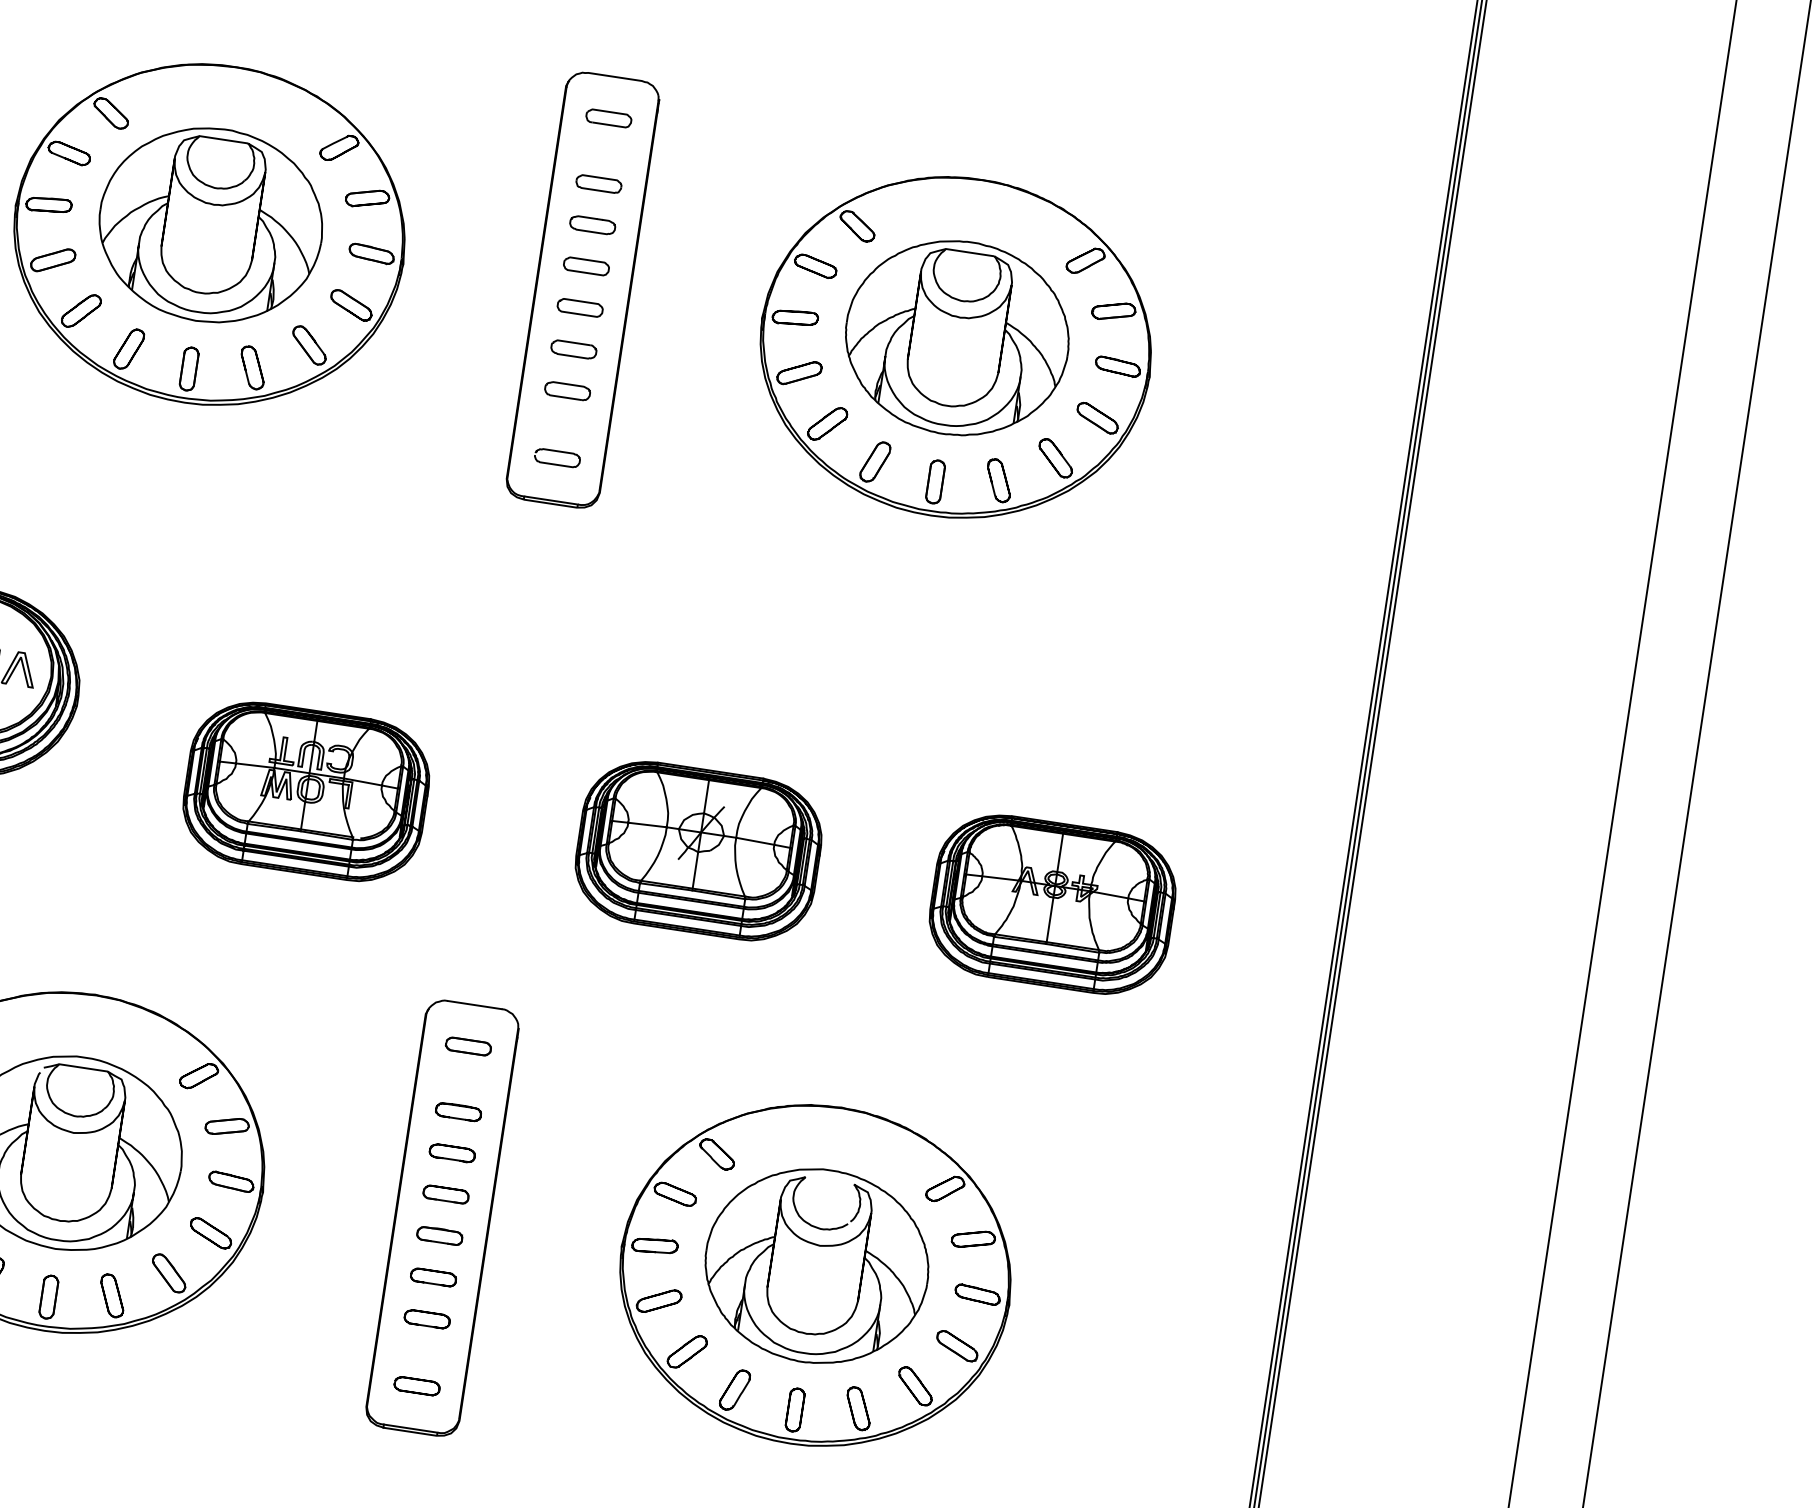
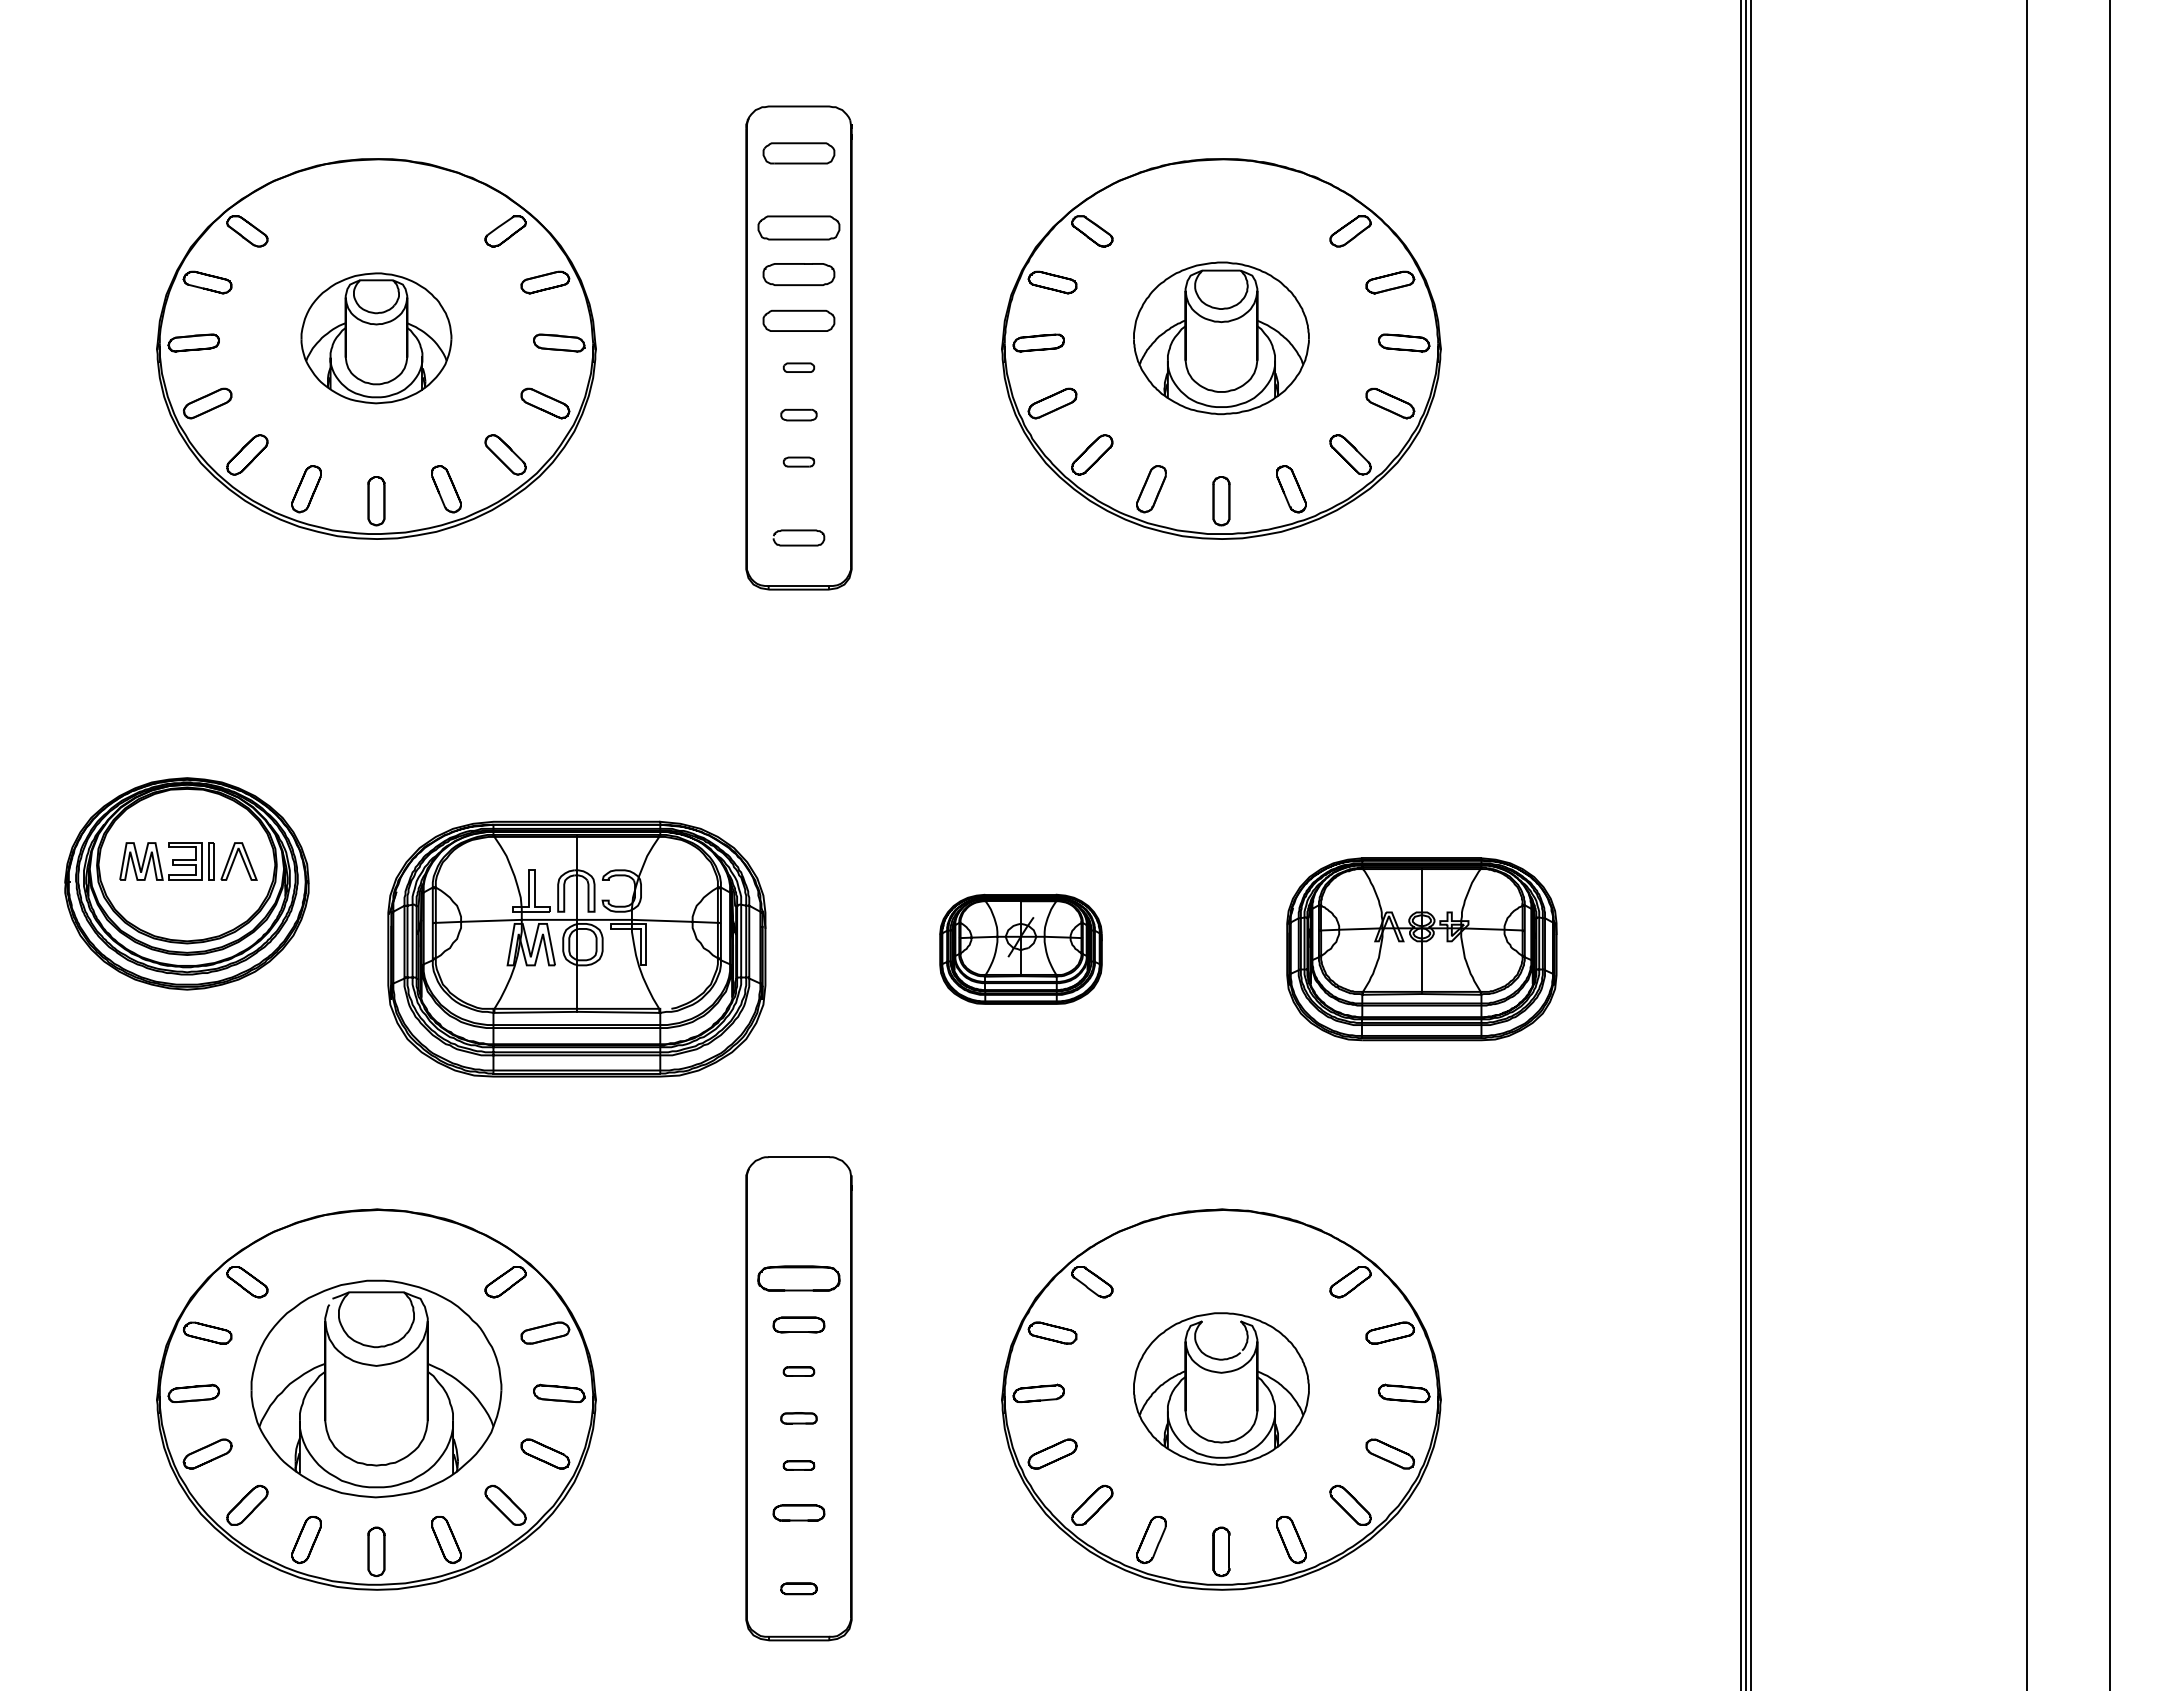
part: (608, 118) -> (798, 153), size x1.4
part: (598, 183) -> (798, 227), size x1.6
part: (592, 224) -> (798, 273), size x1.4
part: (210, 225) -> (376, 338), size x0.6
part: (586, 265) -> (798, 320), size x1.4
part: (579, 307) -> (798, 367), size x0.6
part: (957, 338) -> (1221, 338), size x0.7
part: (573, 348) -> (798, 414), size x0.7
part: (567, 390) -> (798, 461), size x0.6
part: (306, 791) -> (576, 949), size x1.4
part: (698, 851) -> (1020, 949), size x0.6
part: (468, 1046) -> (798, 1204), removed
part: (458, 1111) -> (798, 1277), size x1.6
part: (445, 1194) -> (798, 1371), size x0.6
part: (439, 1234) -> (798, 1417), size x0.7
part: (817, 1265) -> (1221, 1388), size x0.7
part: (433, 1277) -> (798, 1465), size x0.6
part: (416, 1385) -> (798, 1588), size x0.7

